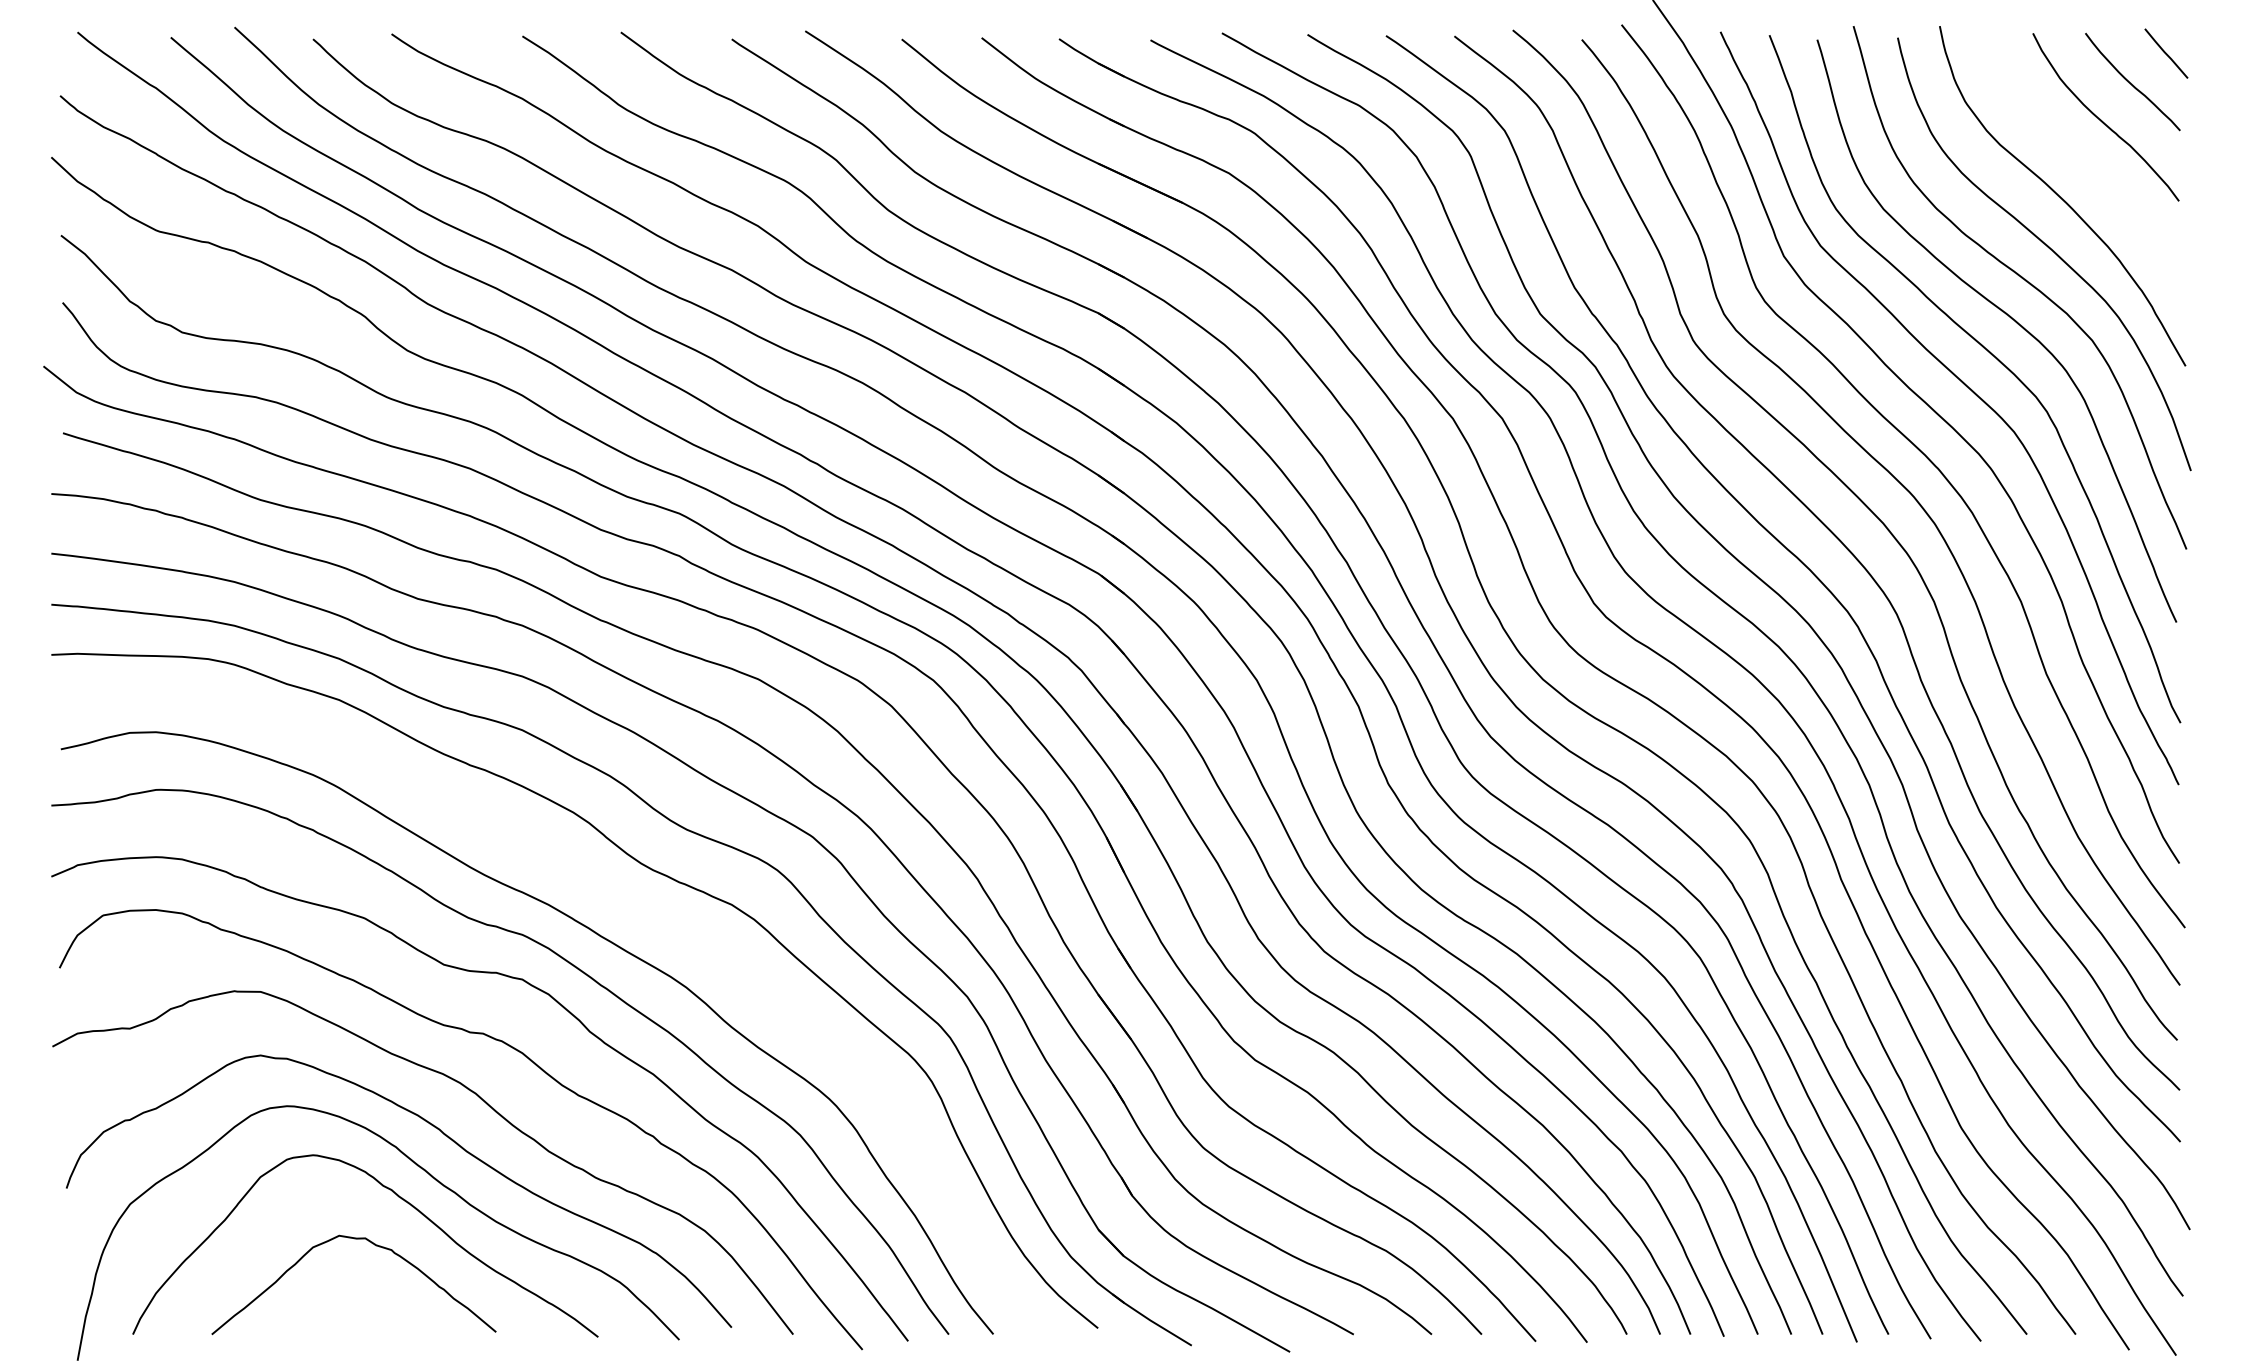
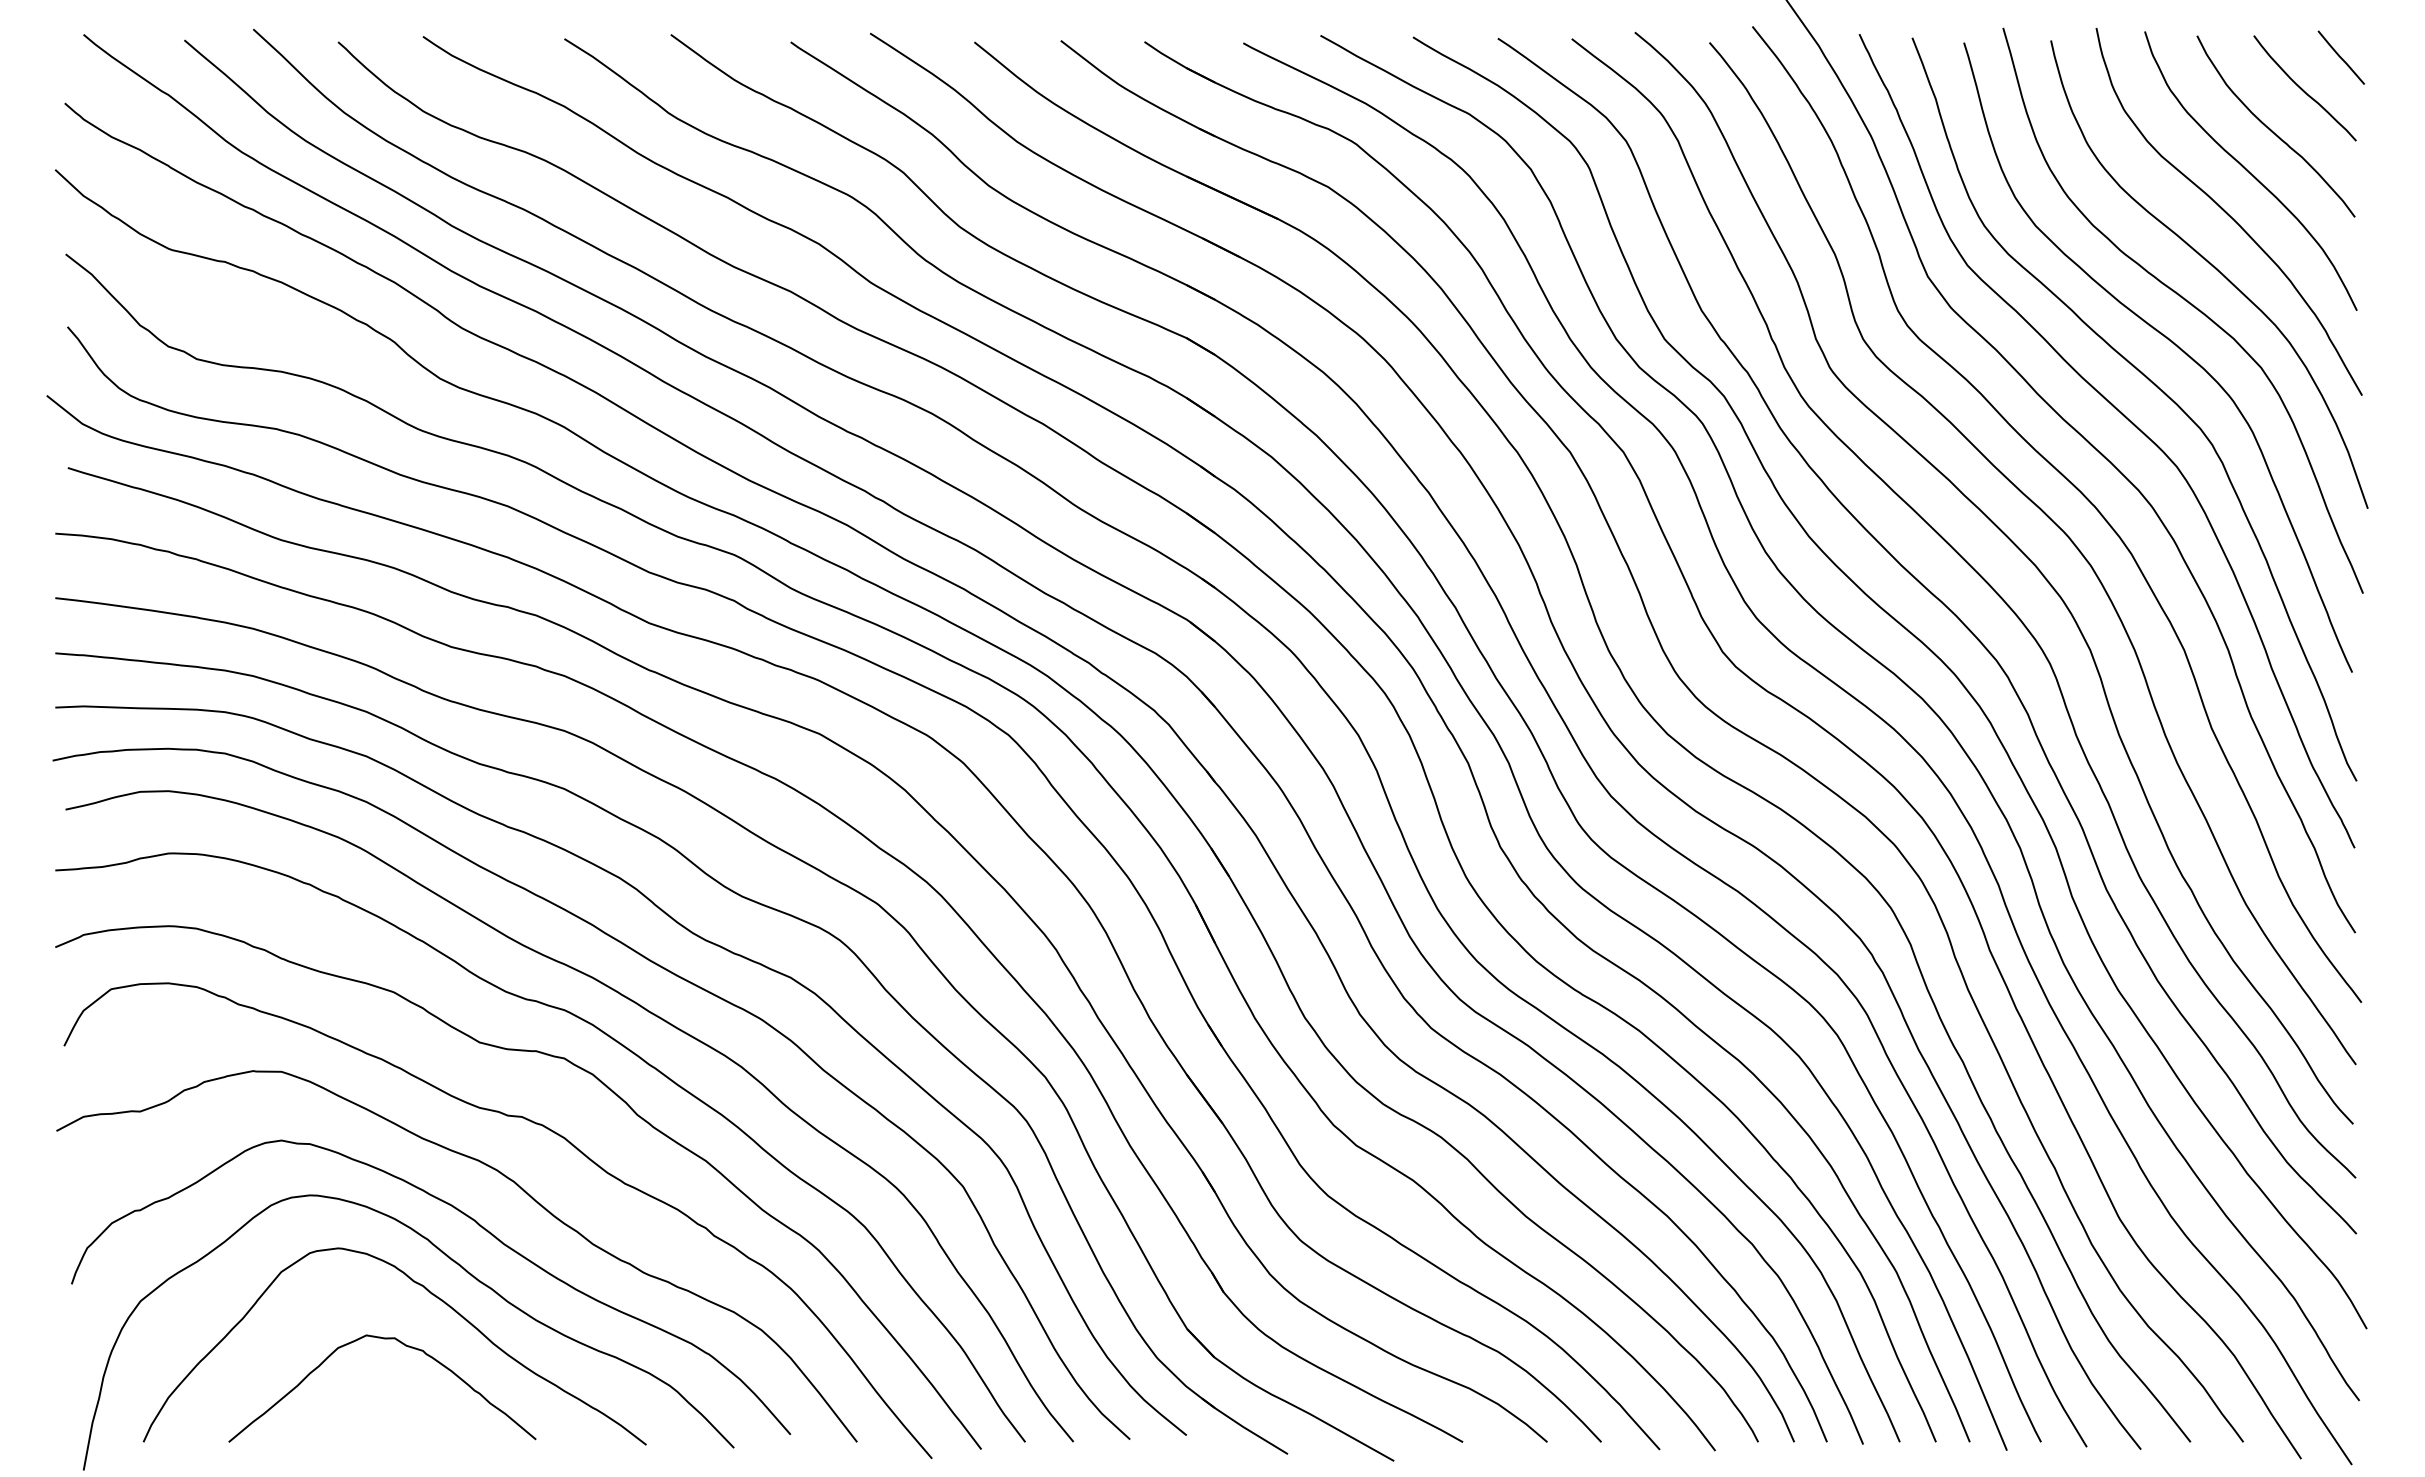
curve: (2081, 158) -> (2249, 171), added
curve: (614, 897) -> (663, 969), added

